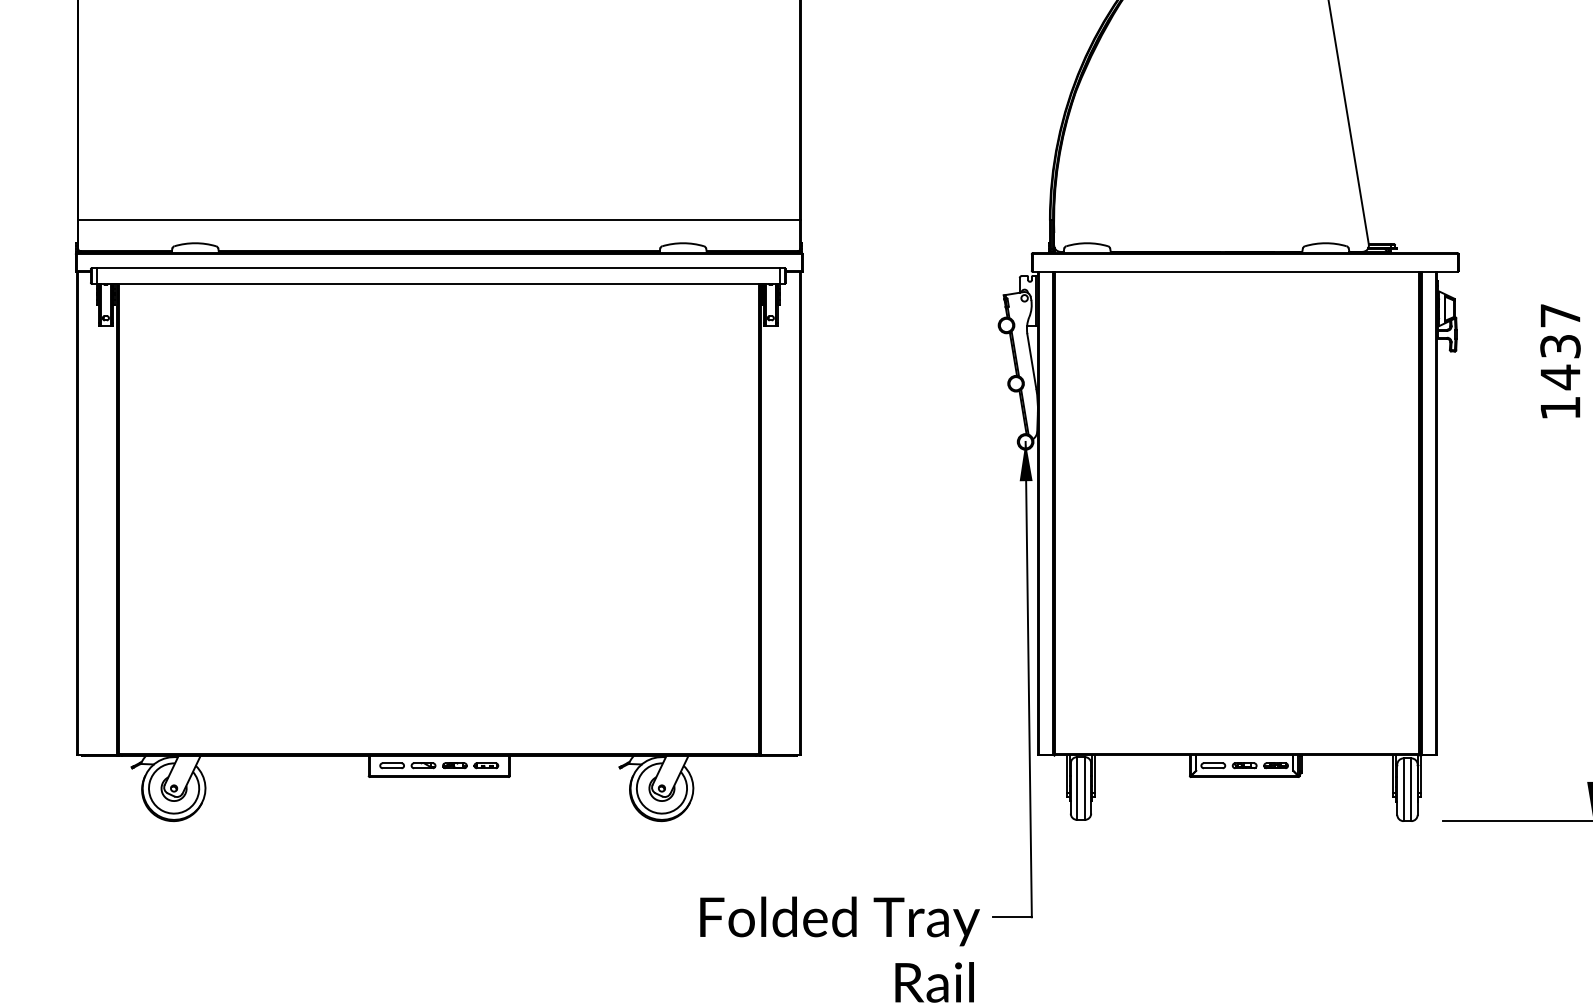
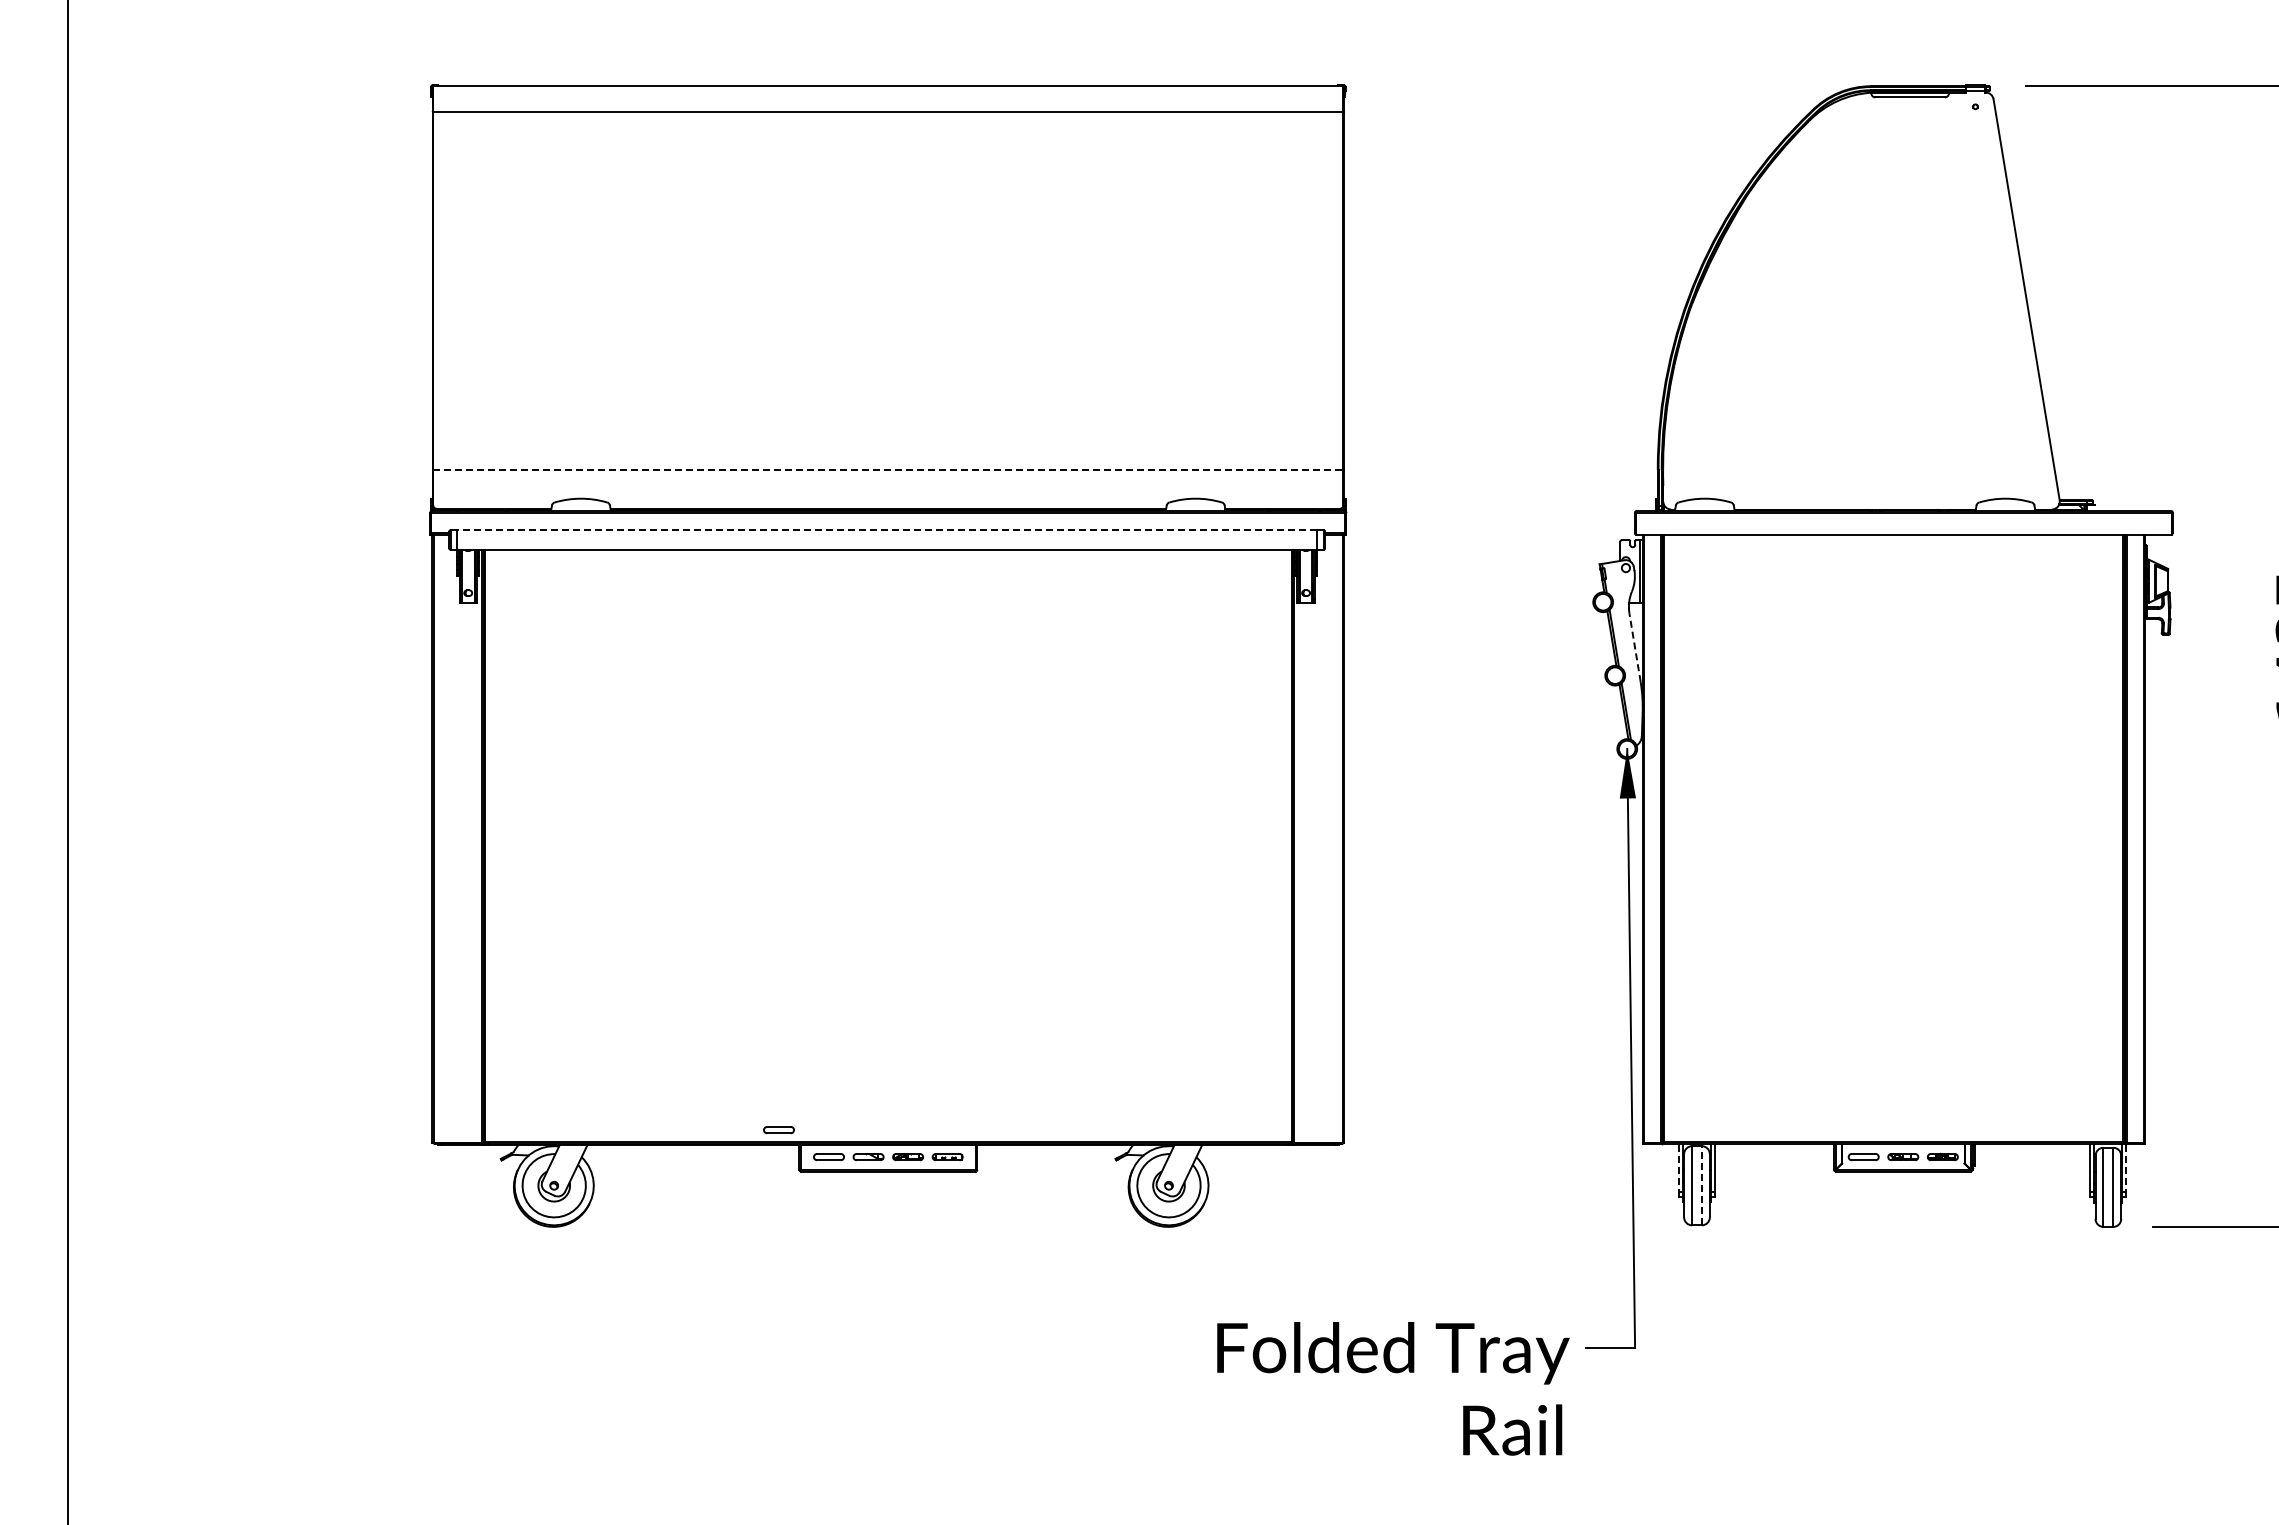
line: (439, 220) -> (888, 469), solid -> dashed
line: (437, 268) -> (886, 530), solid -> dashed
line: (1032, 361) -> (1635, 647), solid -> dashed
part: (352, 744) -> (778, 1130), added
line: (1066, 774) -> (1678, 1168), solid -> dashed
line: (1421, 774) -> (2126, 1168), solid -> dashed
line: (1084, 788) -> (1701, 1185), solid -> dashed

